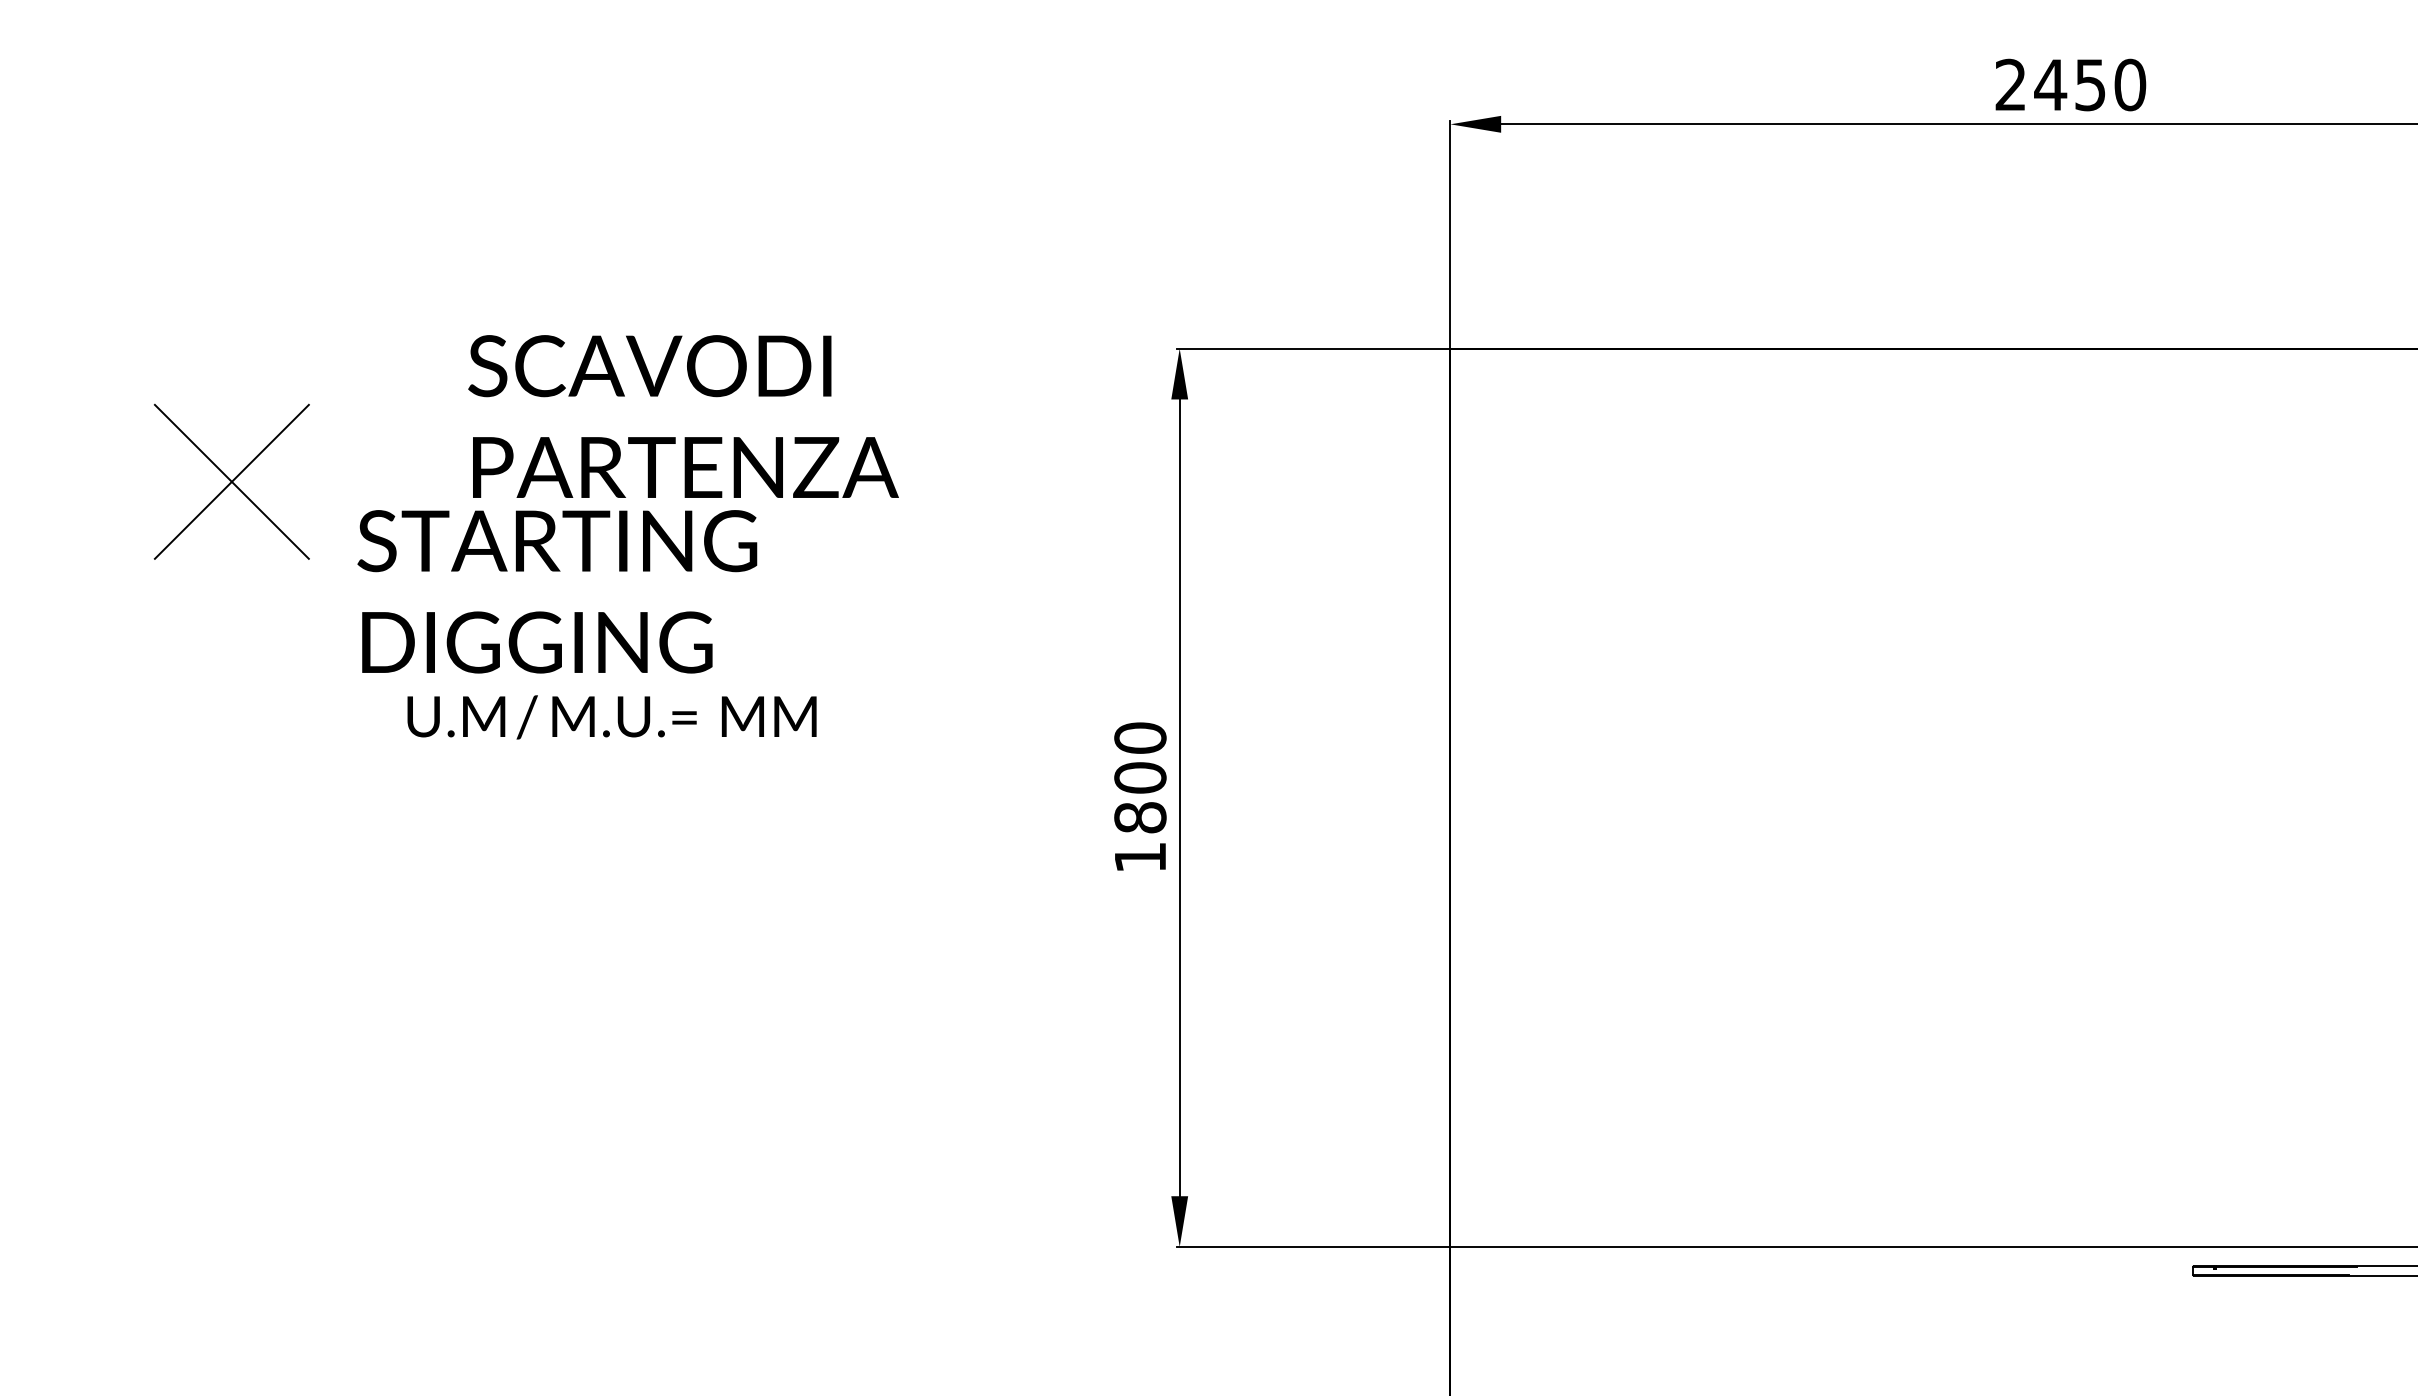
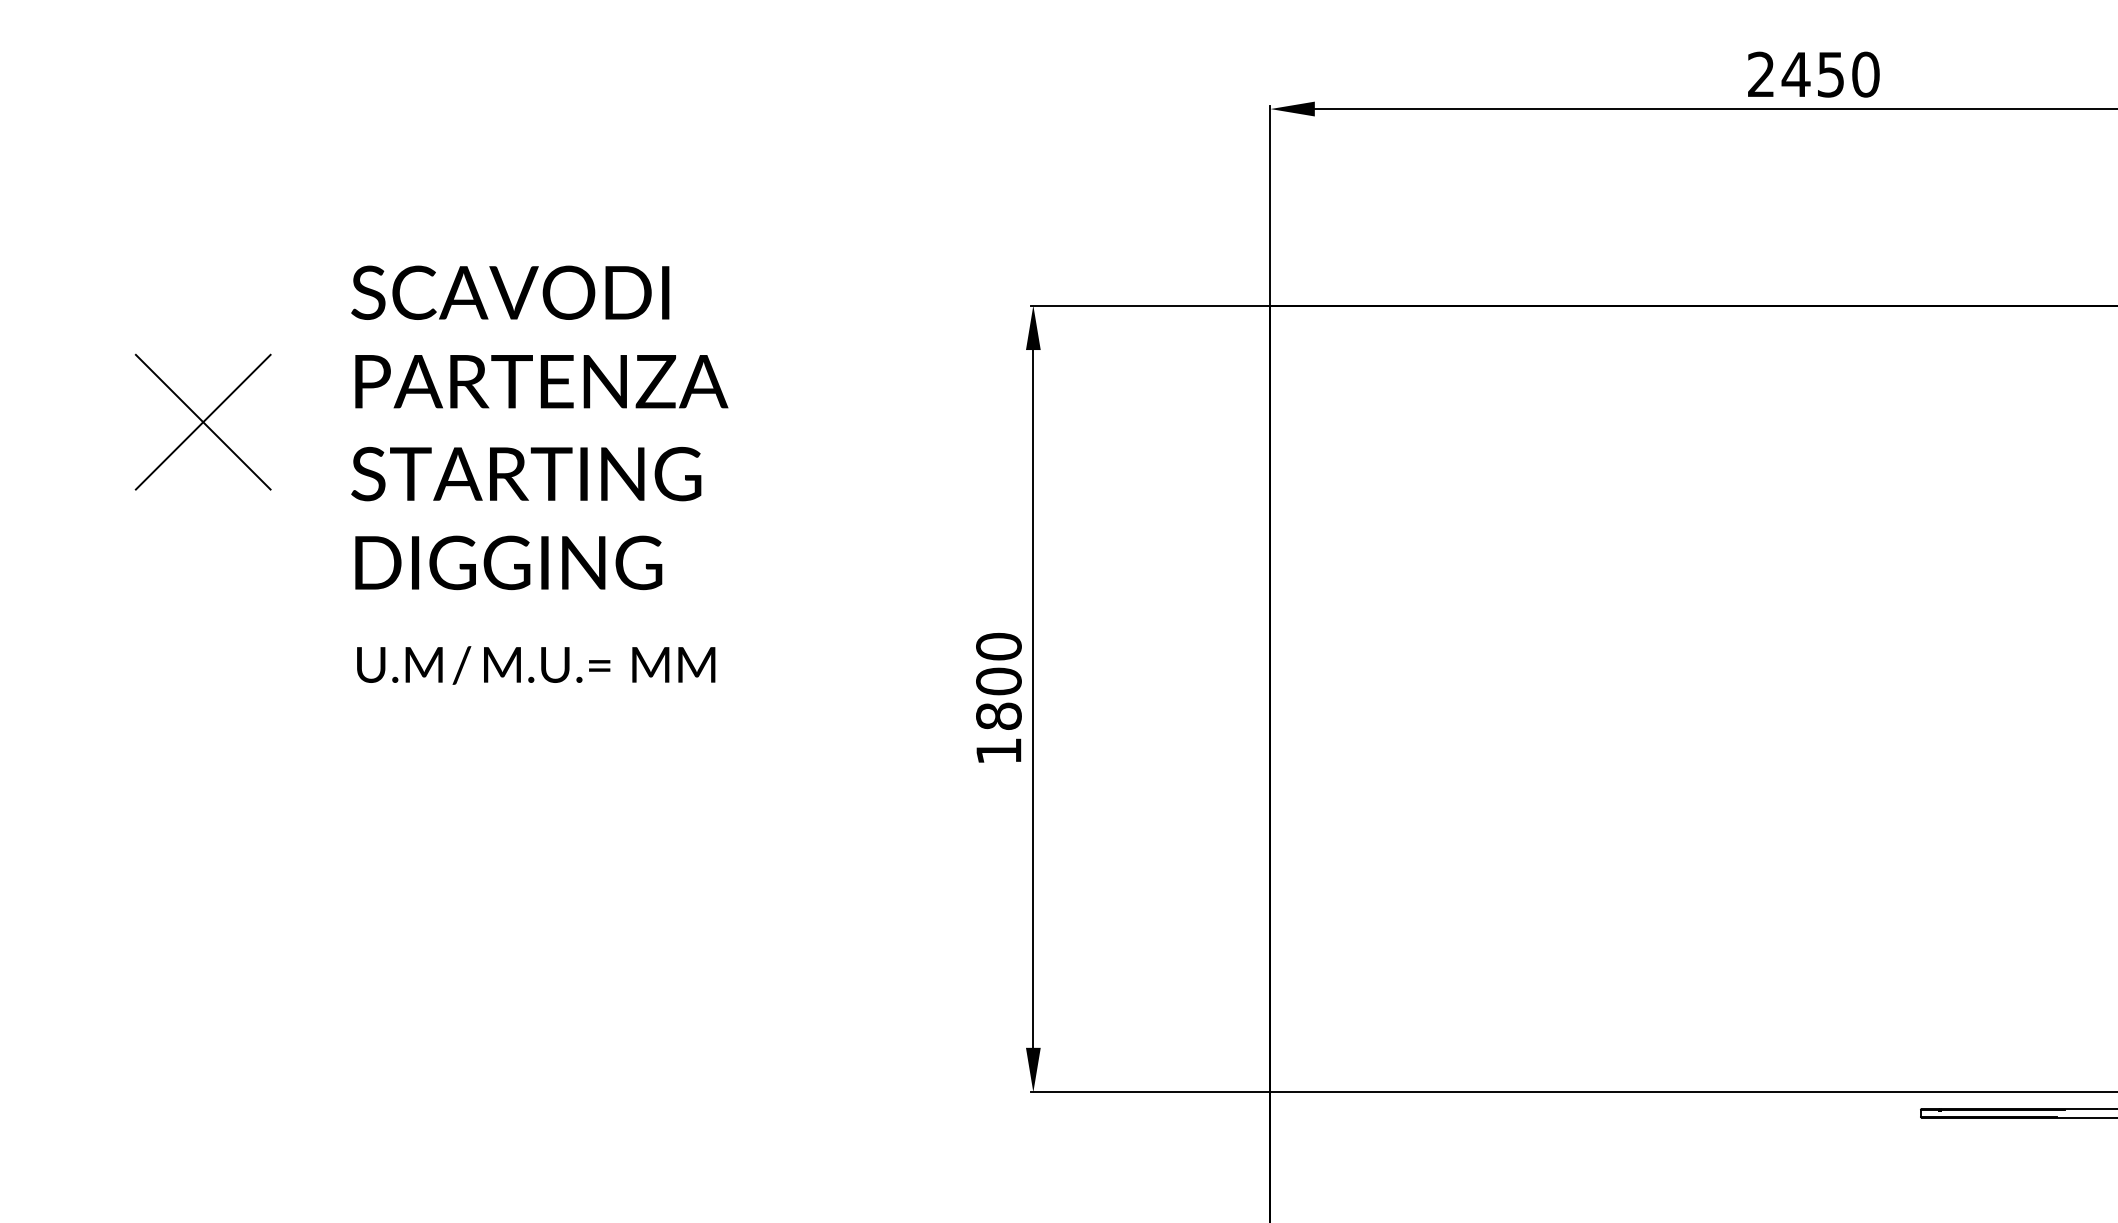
text: (683, 415) -> (539, 336), moved
text: (557, 591) -> (526, 518), moved
text: (612, 717) -> (536, 665), moved

